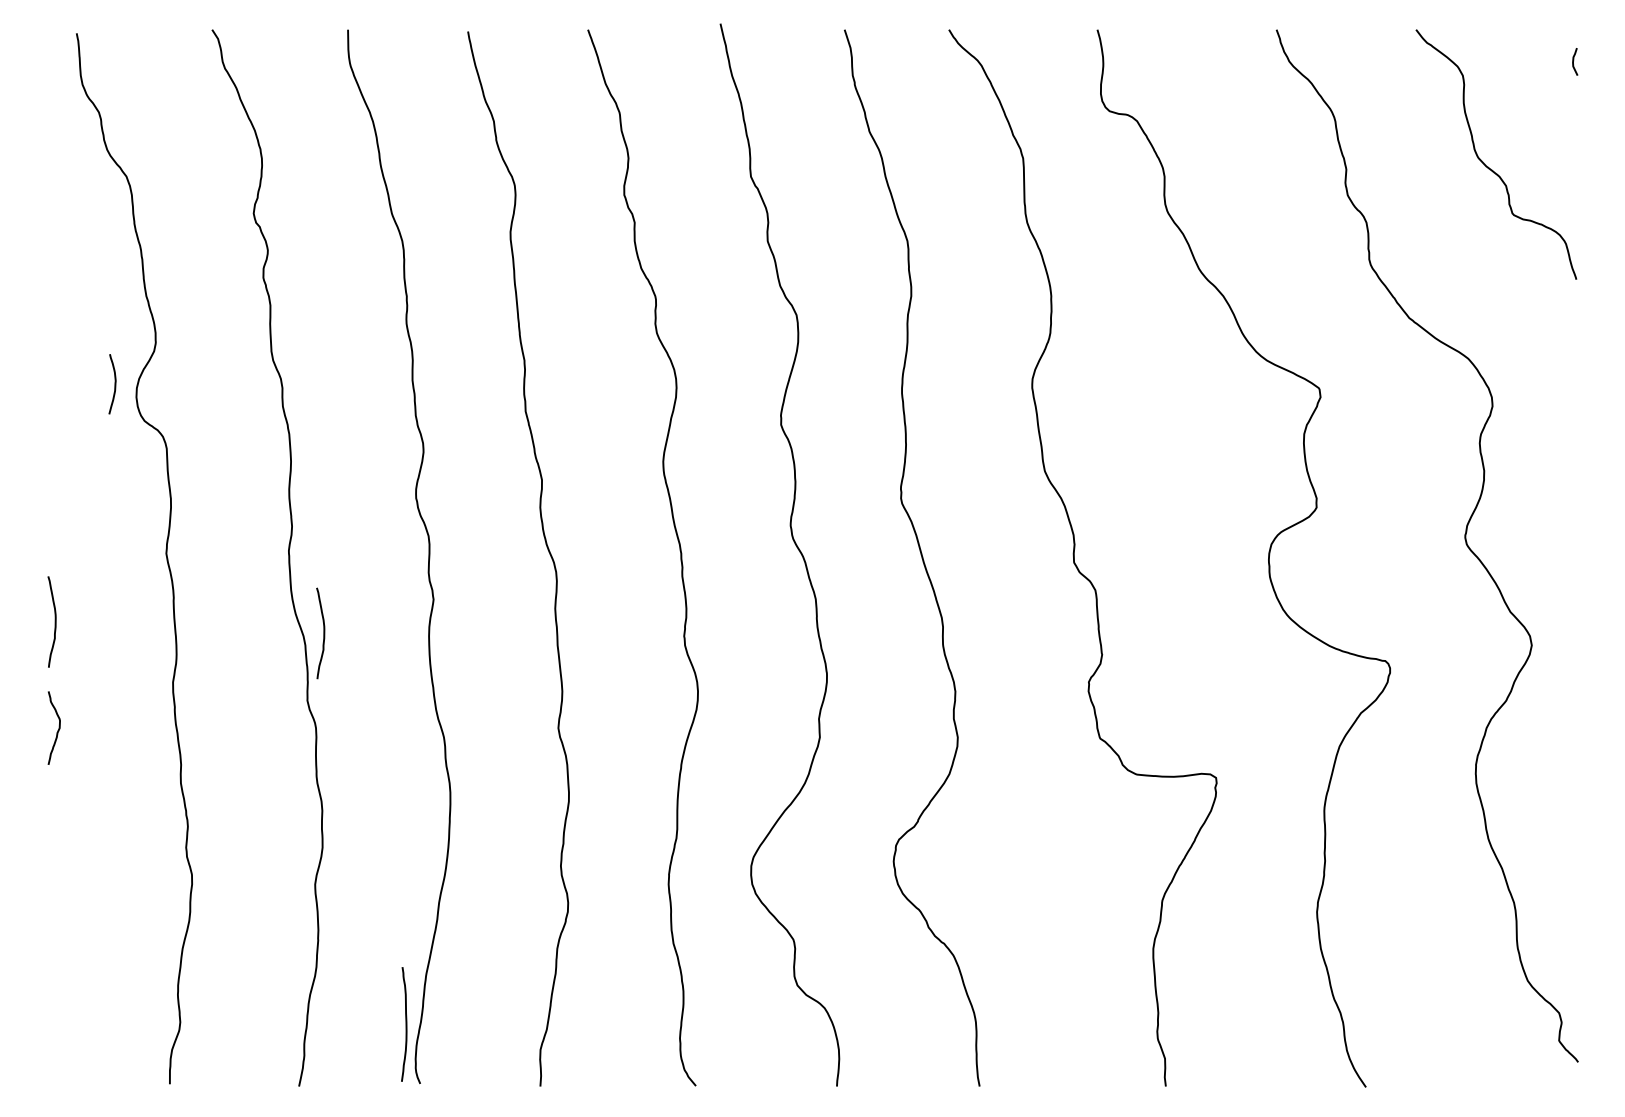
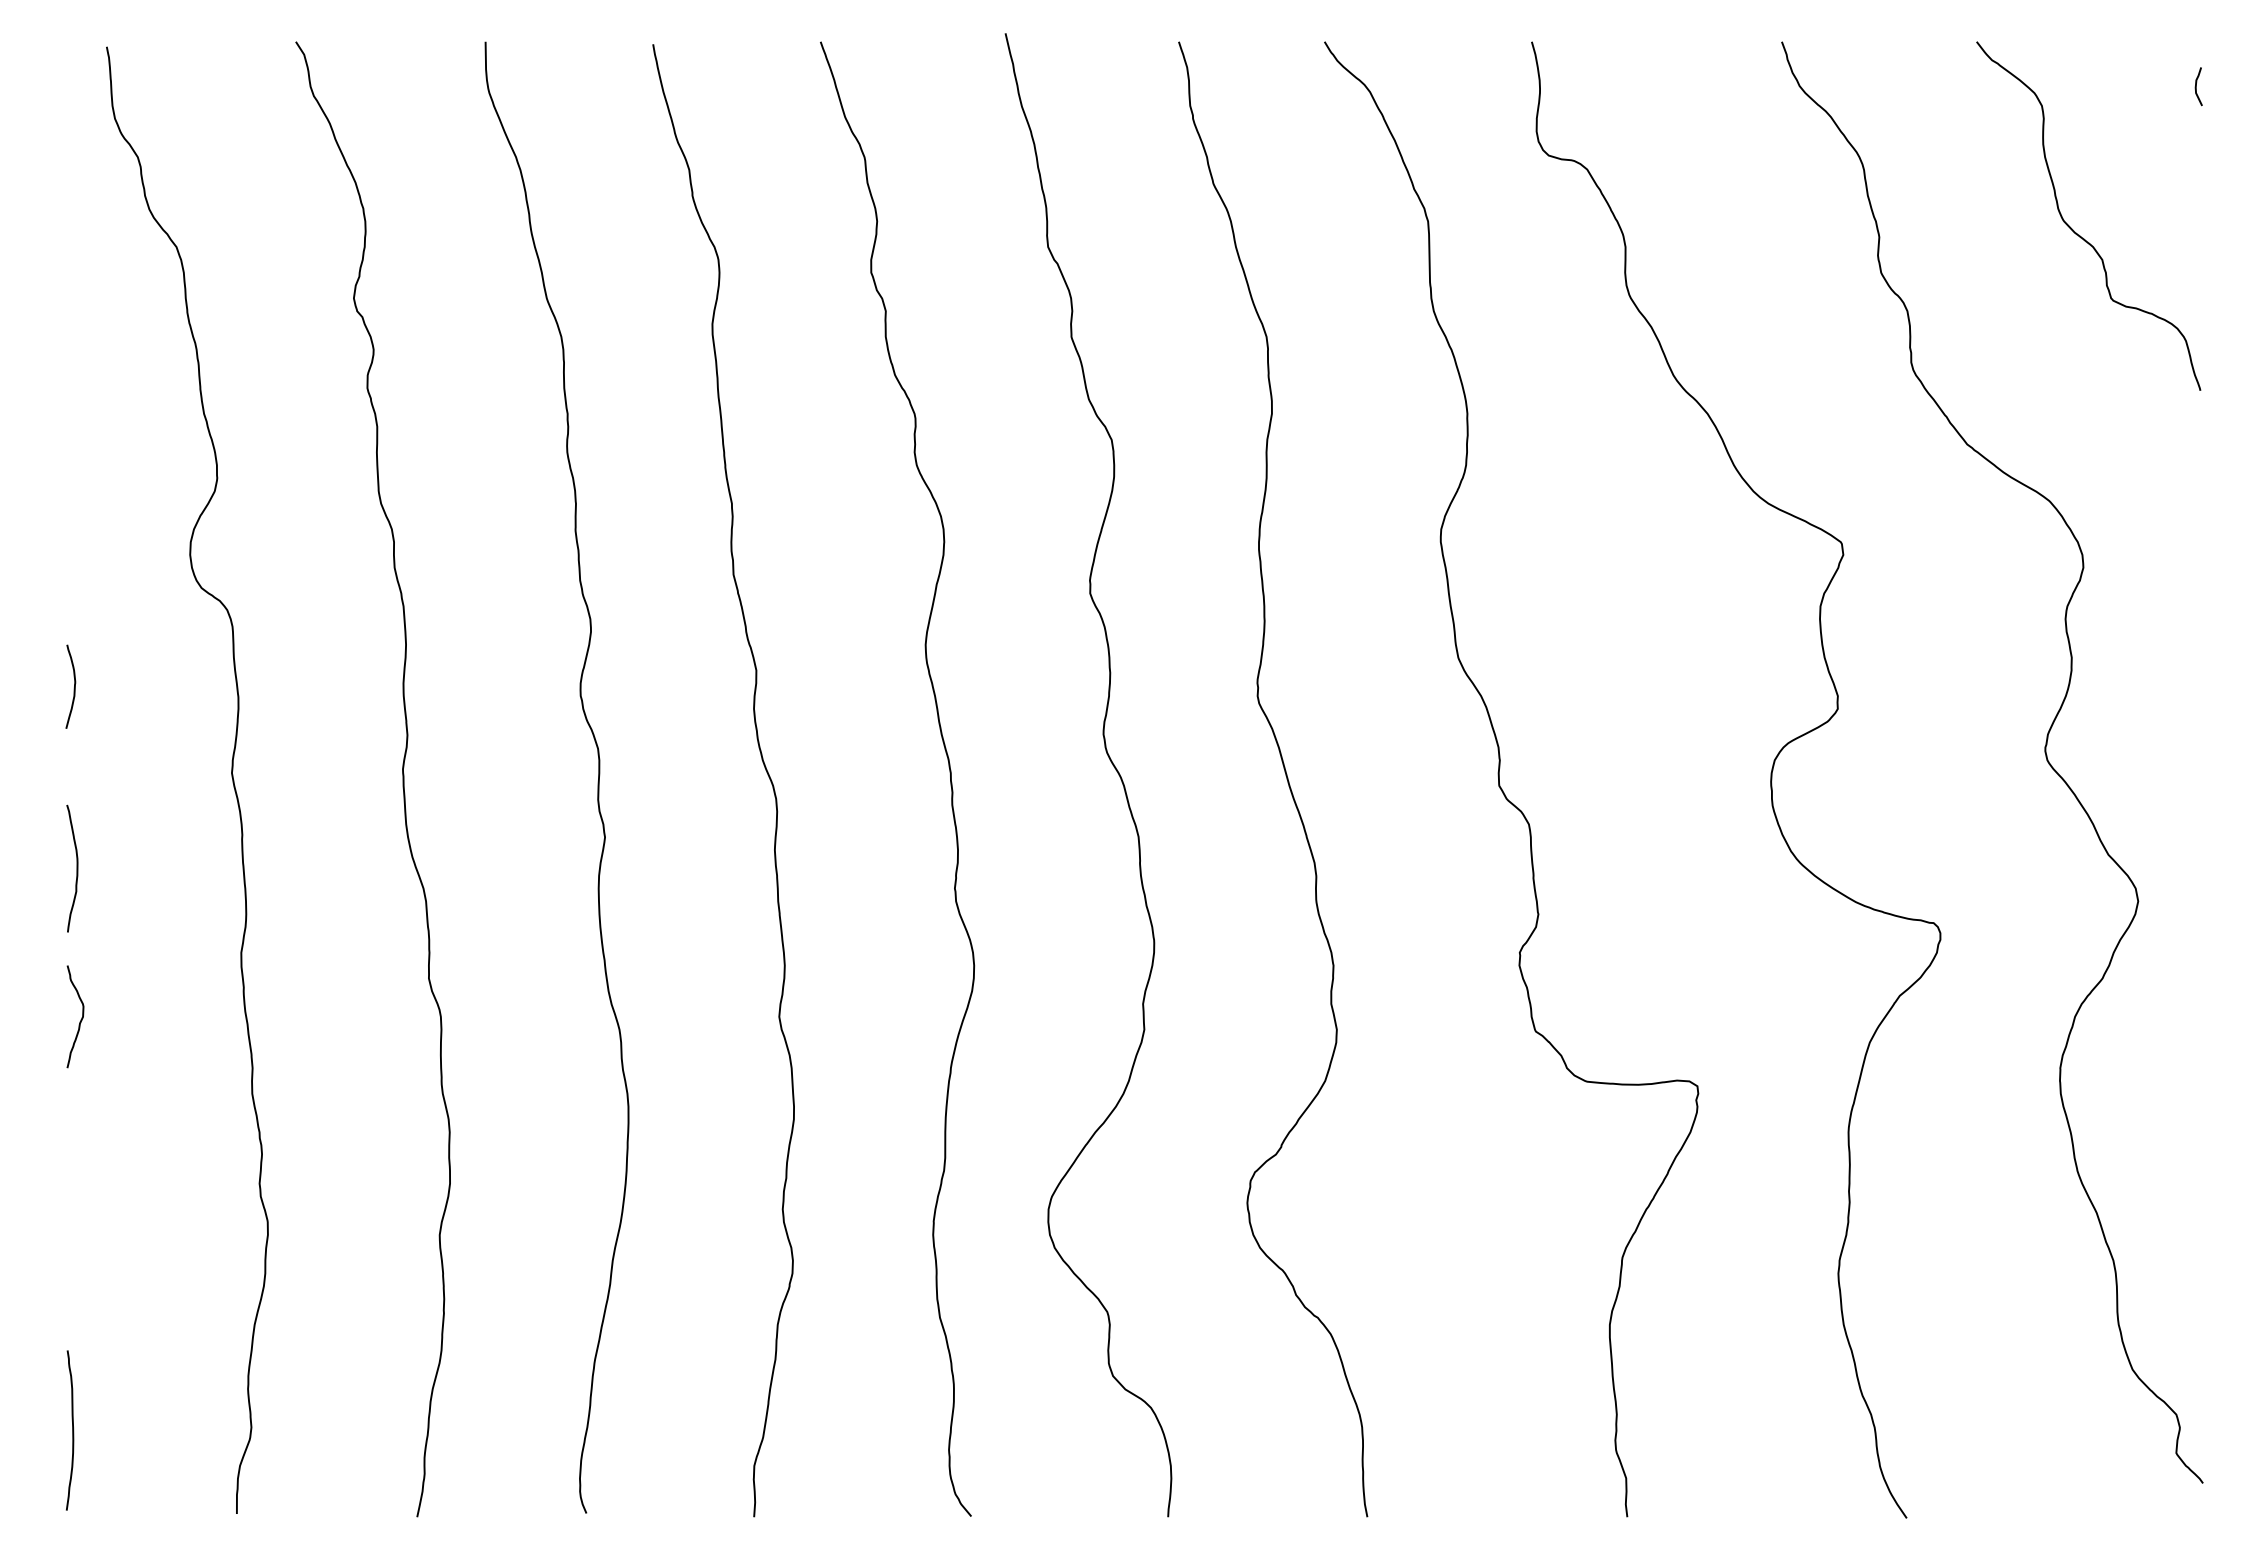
curve: (114, 385) -> (73, 688), moved
curve: (323, 633) -> (451, 884), removed
curve: (405, 1024) -> (72, 1430), moved

